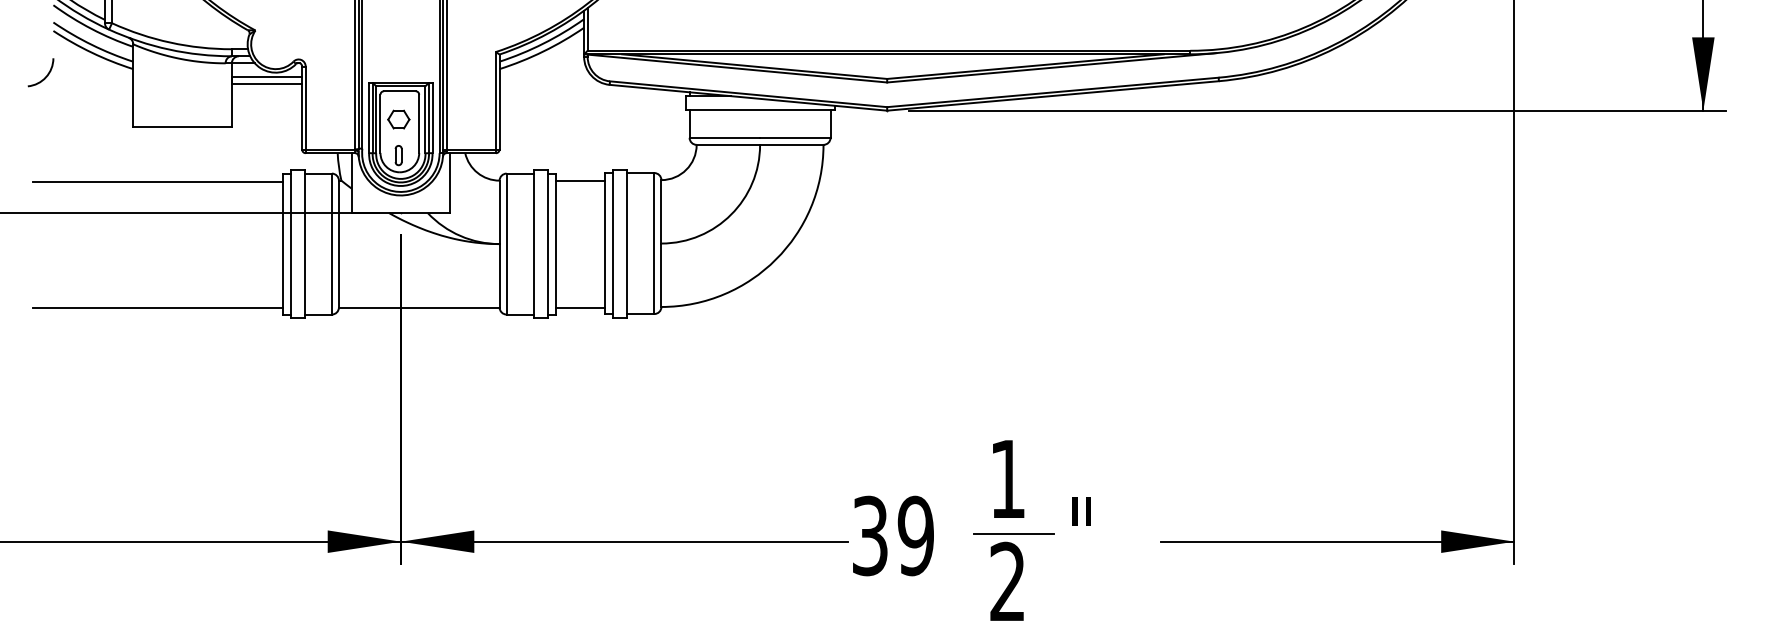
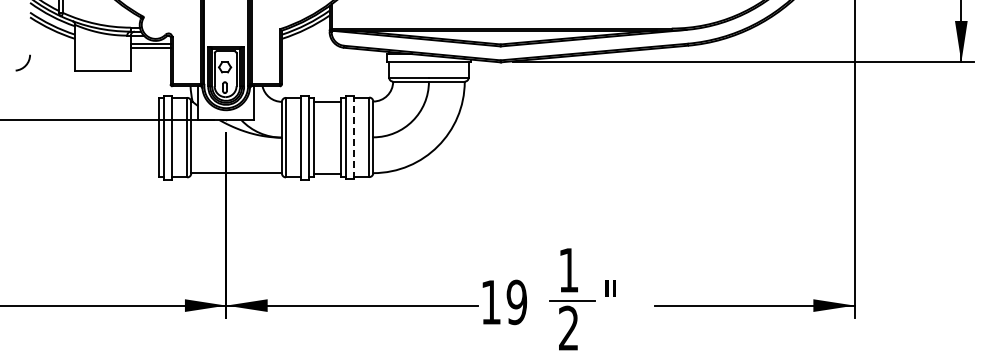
arc: (45, 75) -> (25, 64), moved
line: (156, 181) -> (88, 102), removed
line: (626, 243) -> (353, 137), solid -> dashed
line: (156, 307) -> (88, 173), removed
text: (869, 536) -> (490, 302), 39 -> 19

